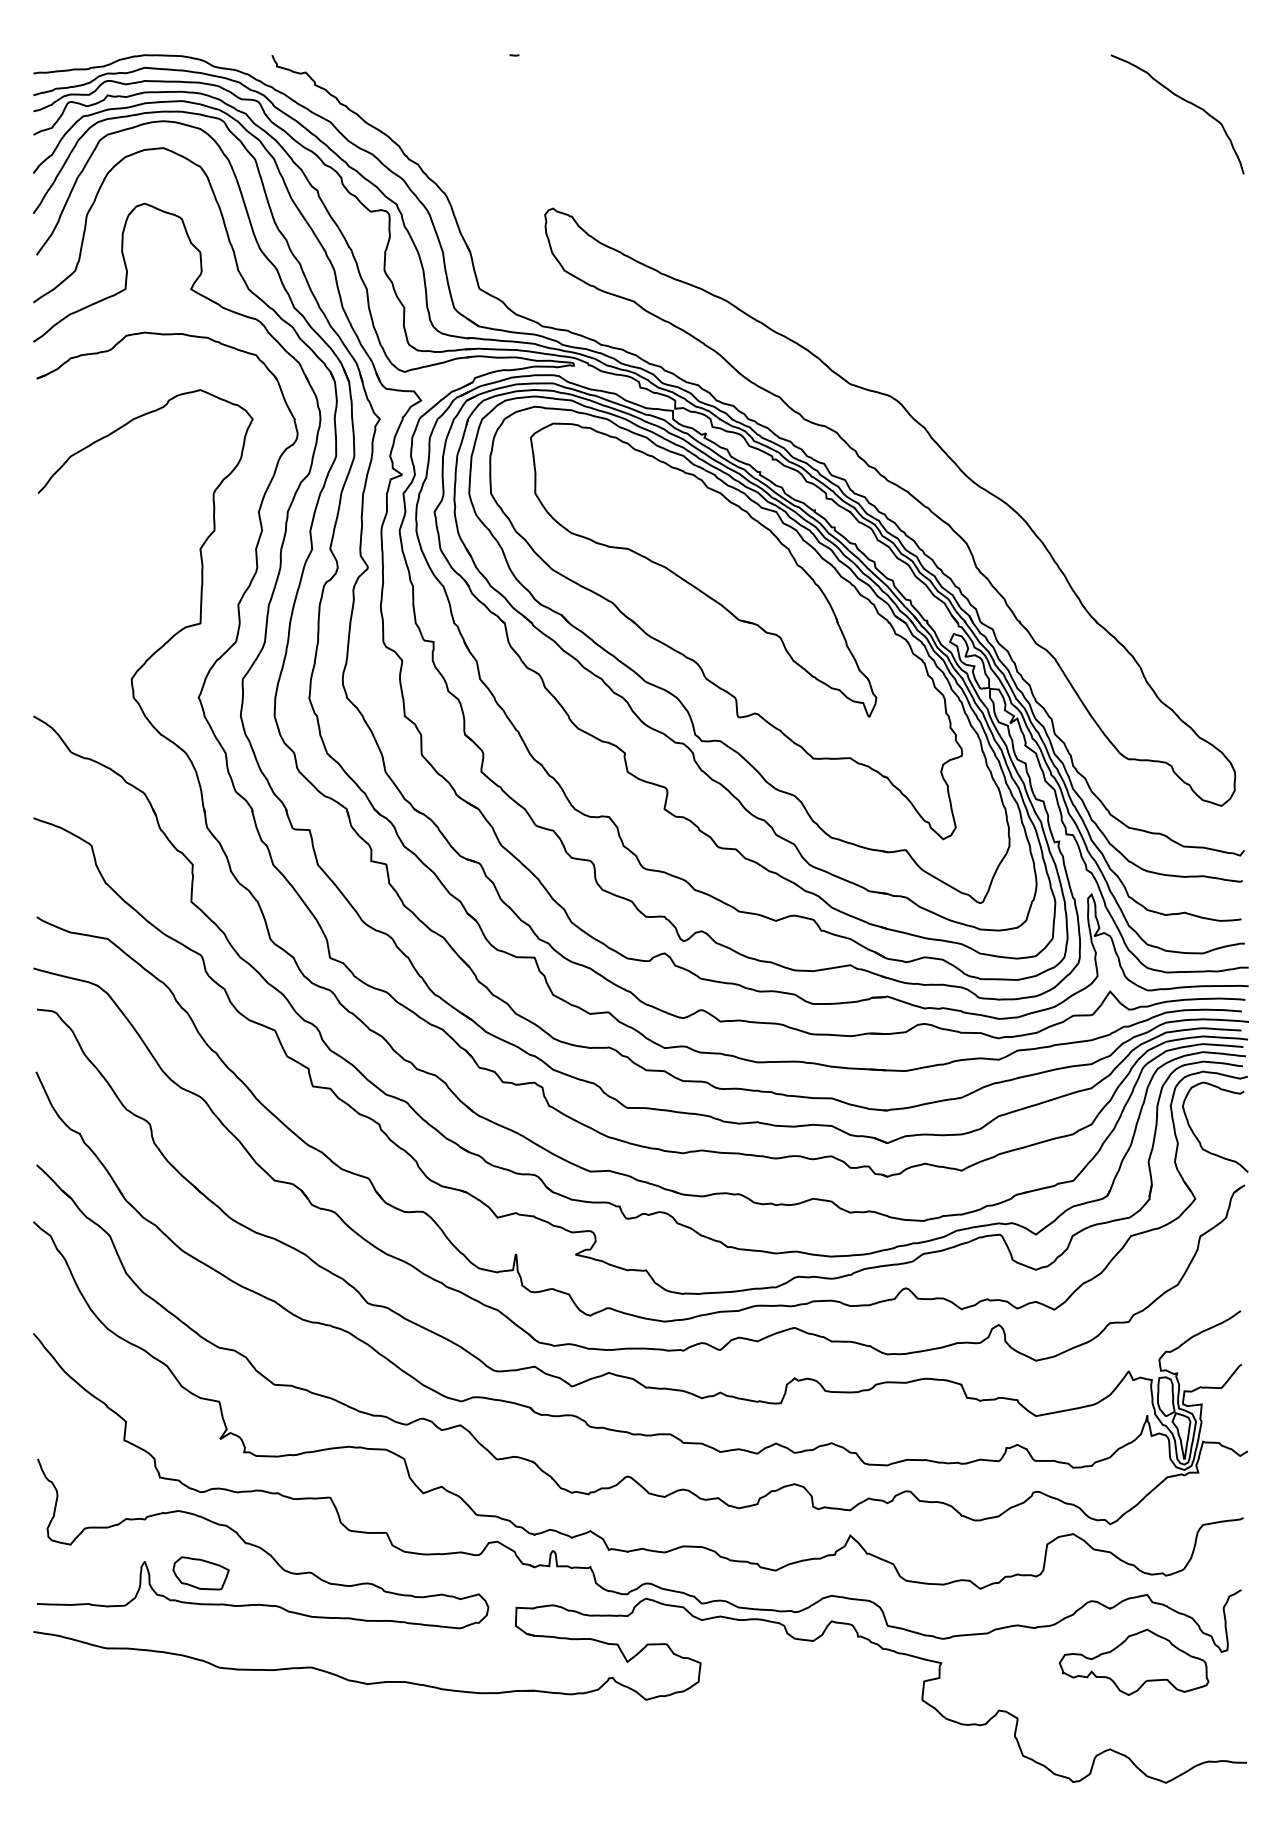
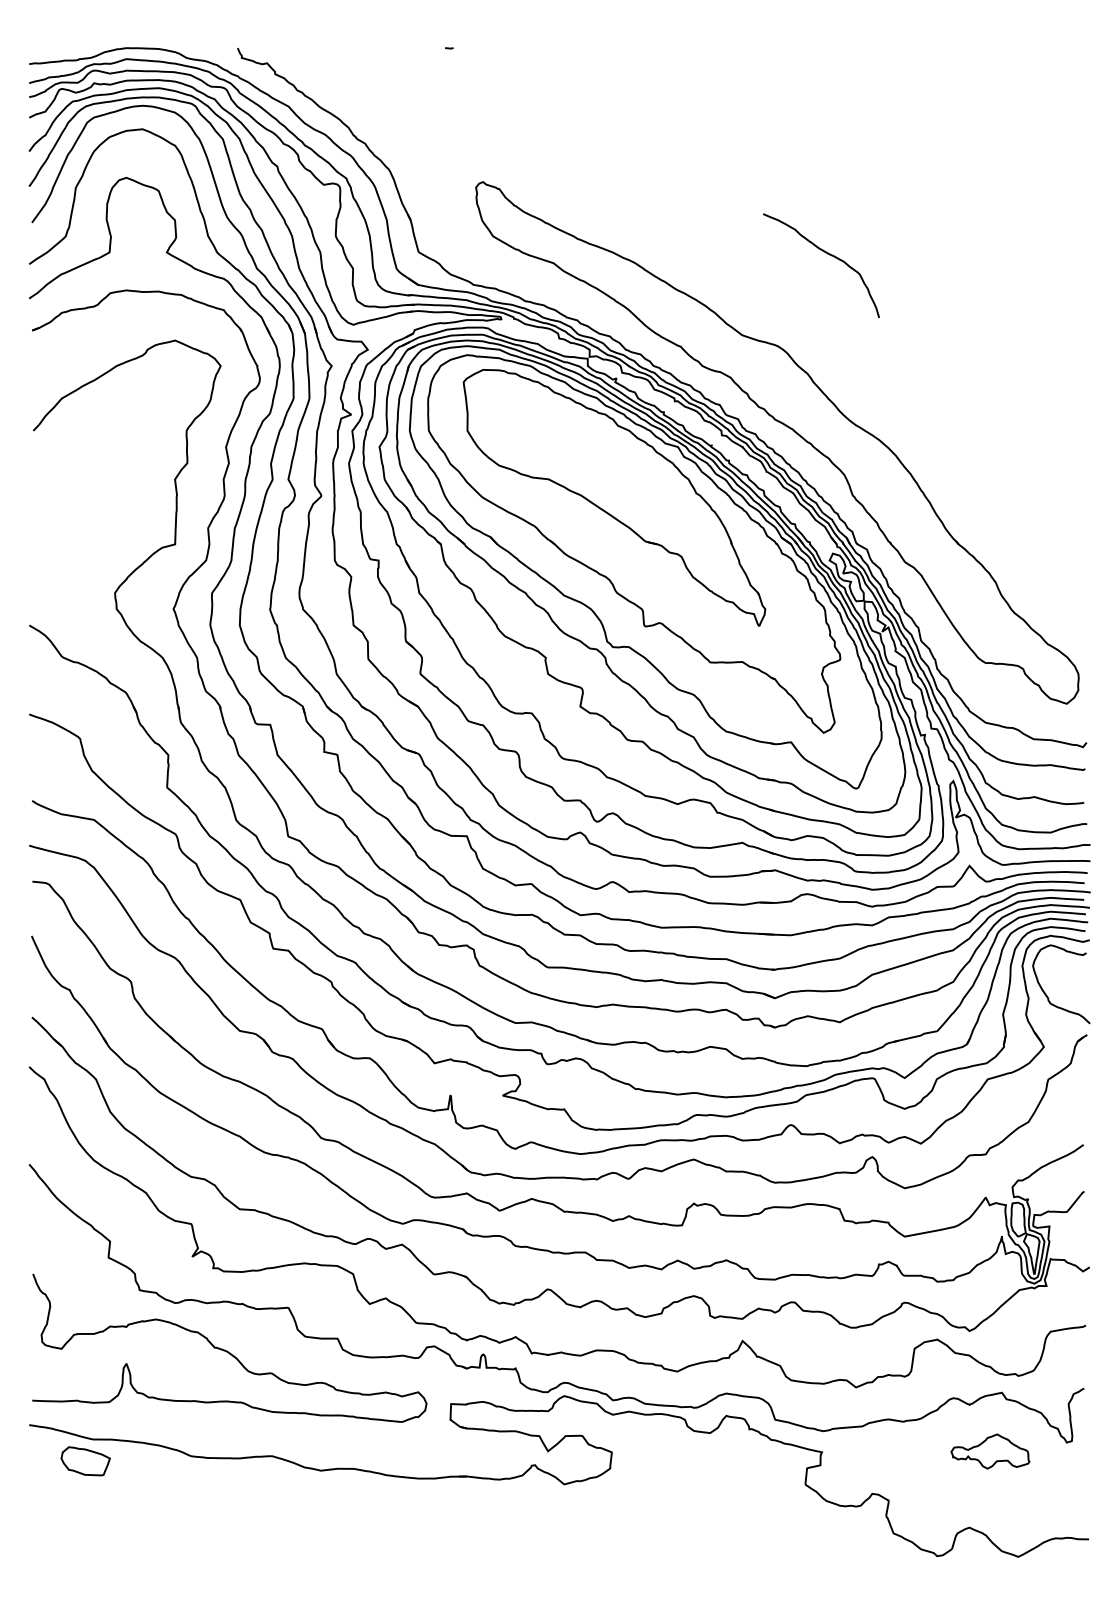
curve: (1186, 102) -> (829, 255), moved
part: (200, 1573) -> (85, 1461), moved
part: (1133, 1661) -> (989, 1450), size x0.6

